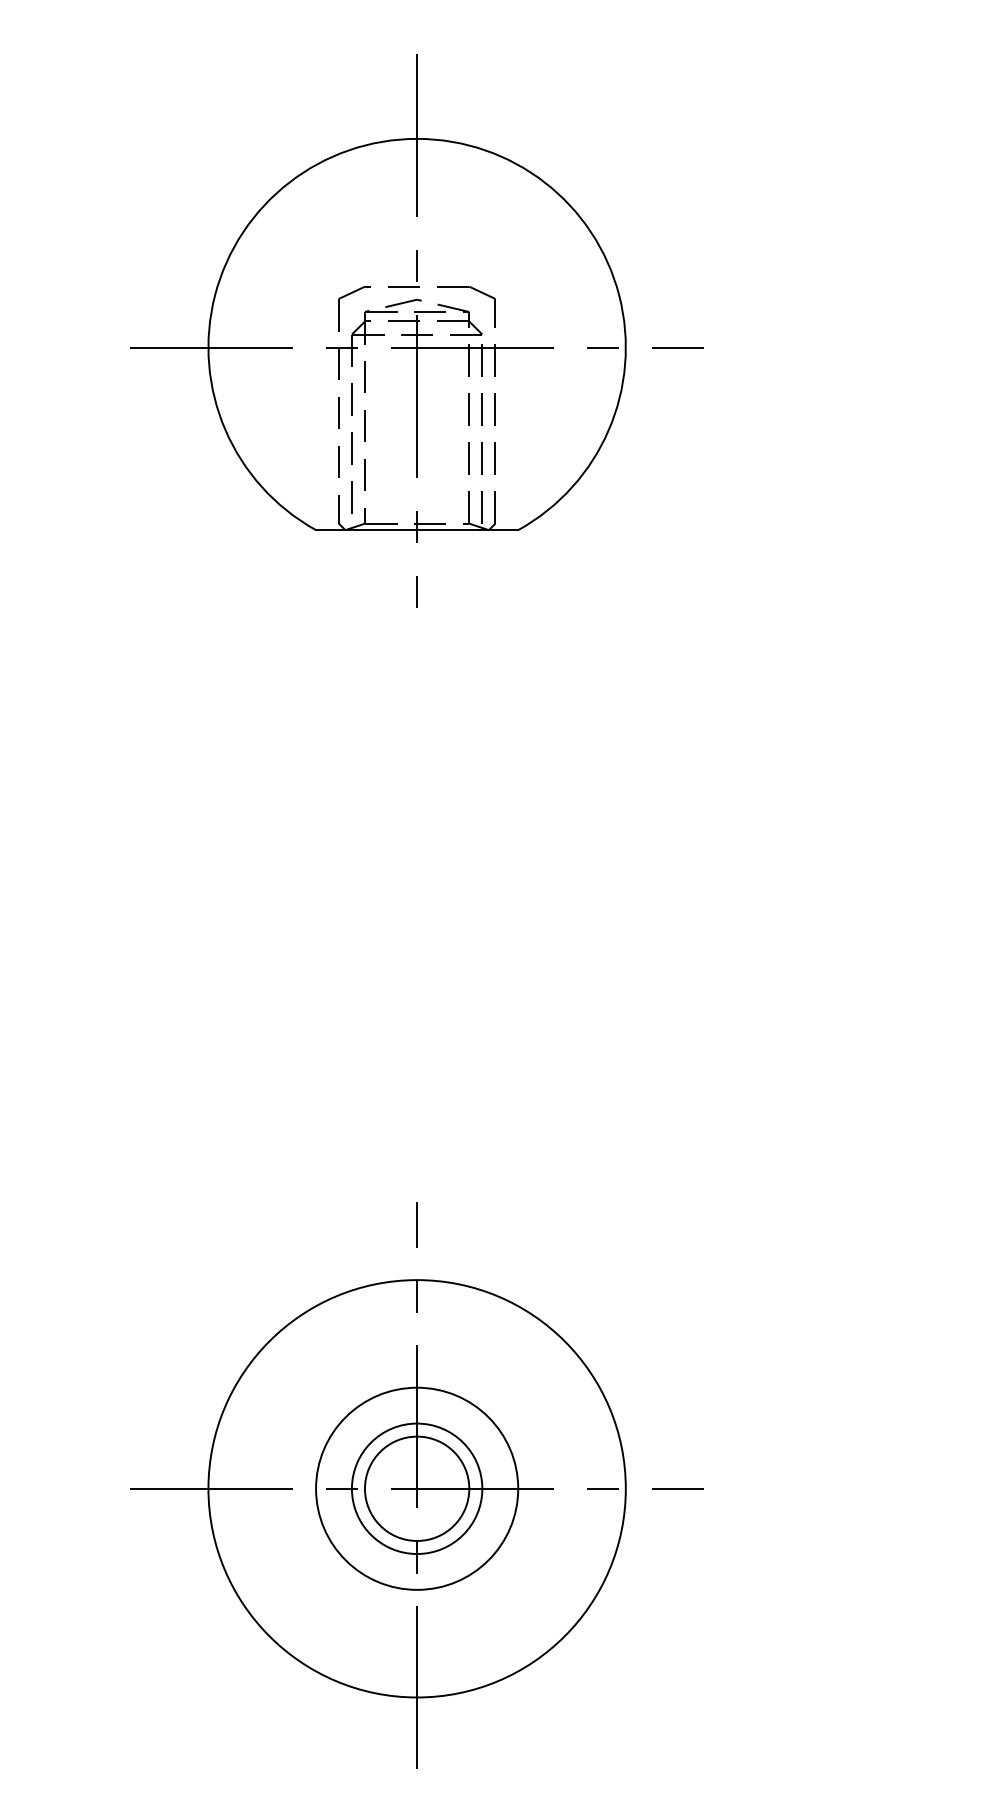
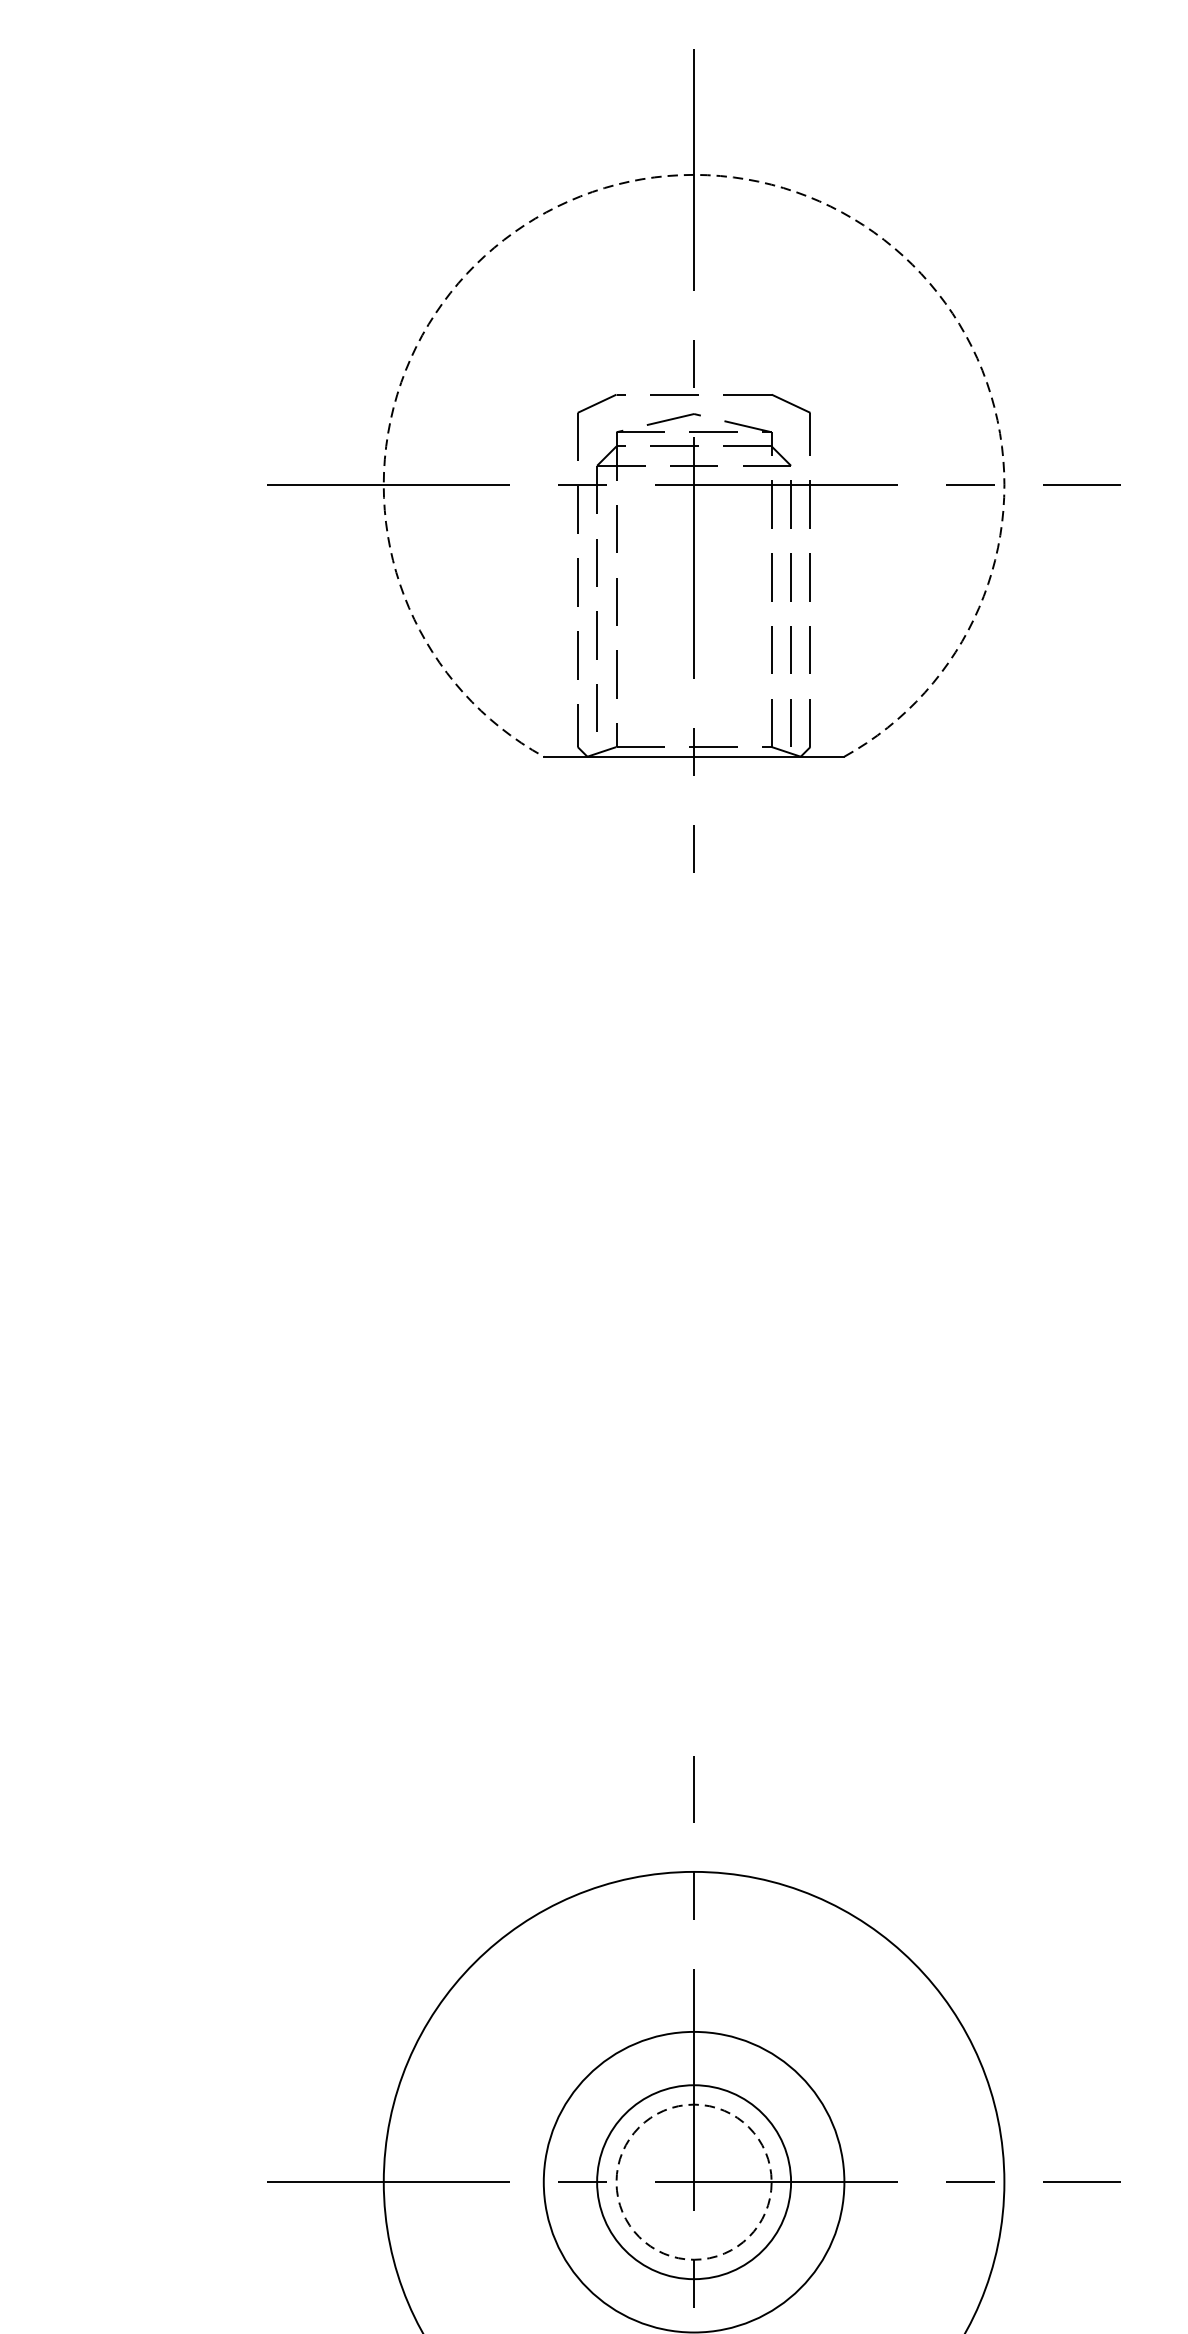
arc: (417, 138) -> (694, 174), solid -> dashed
circle: (416, 1488) -> (693, 2181), solid -> dashed

